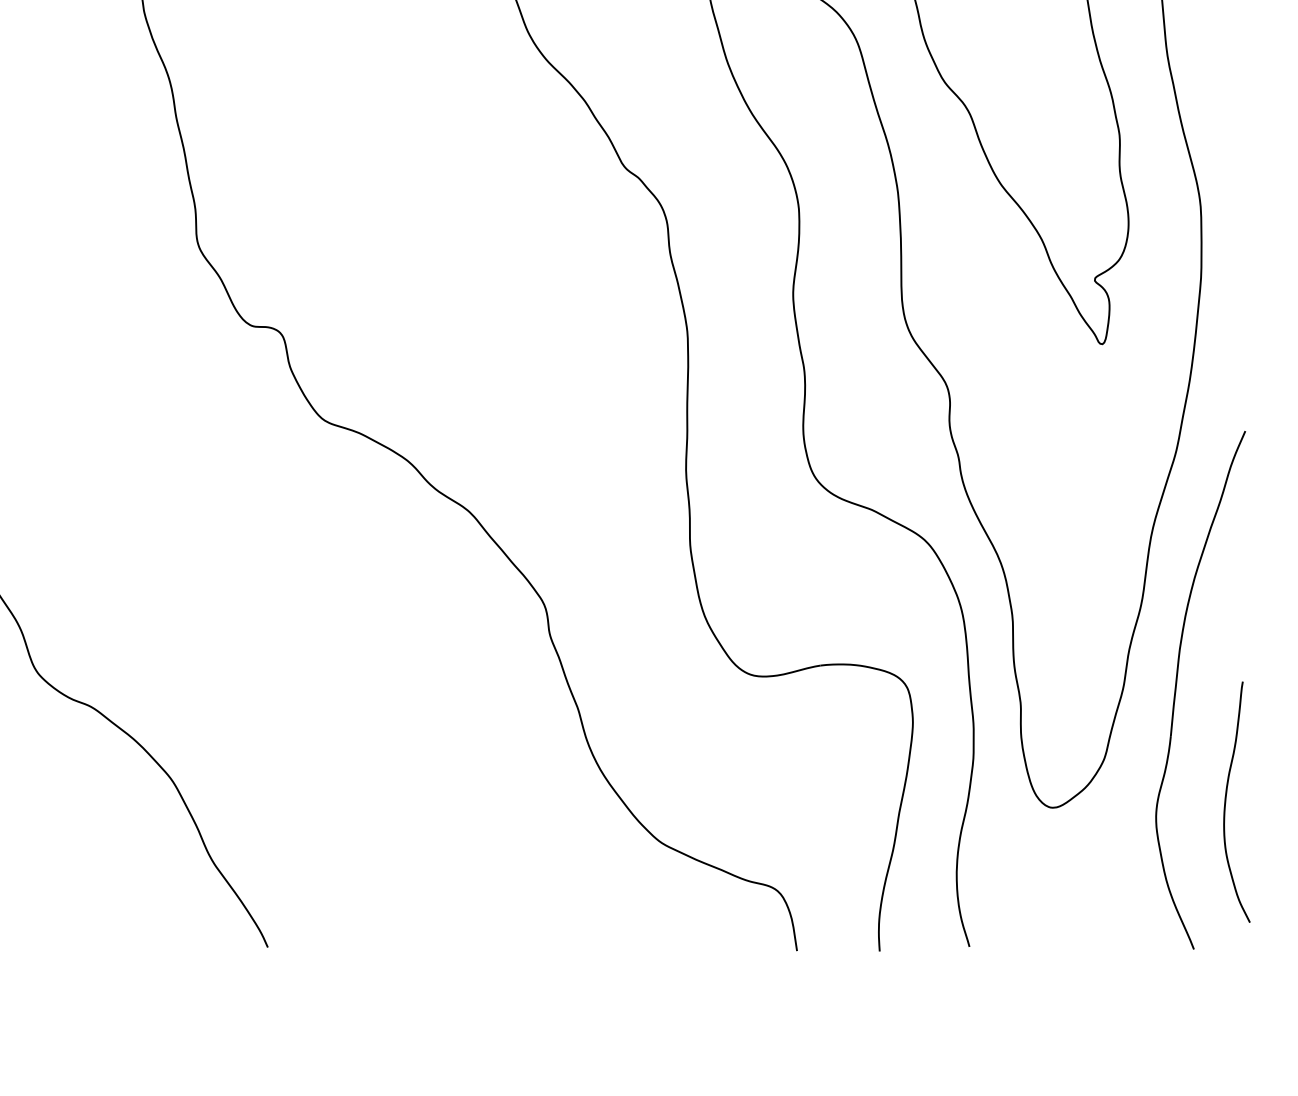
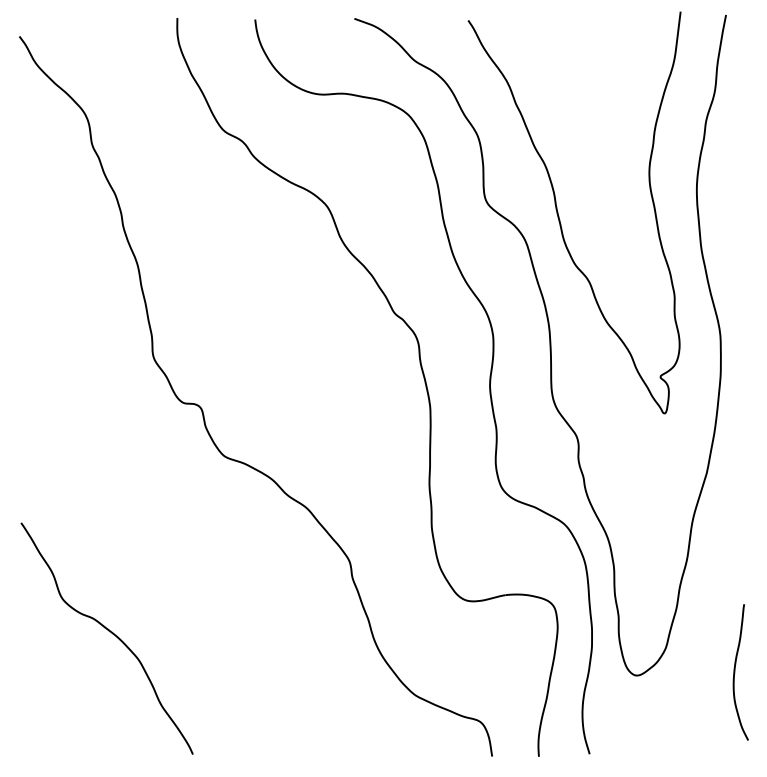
part: (1177, 689) -> (707, 608), removed

